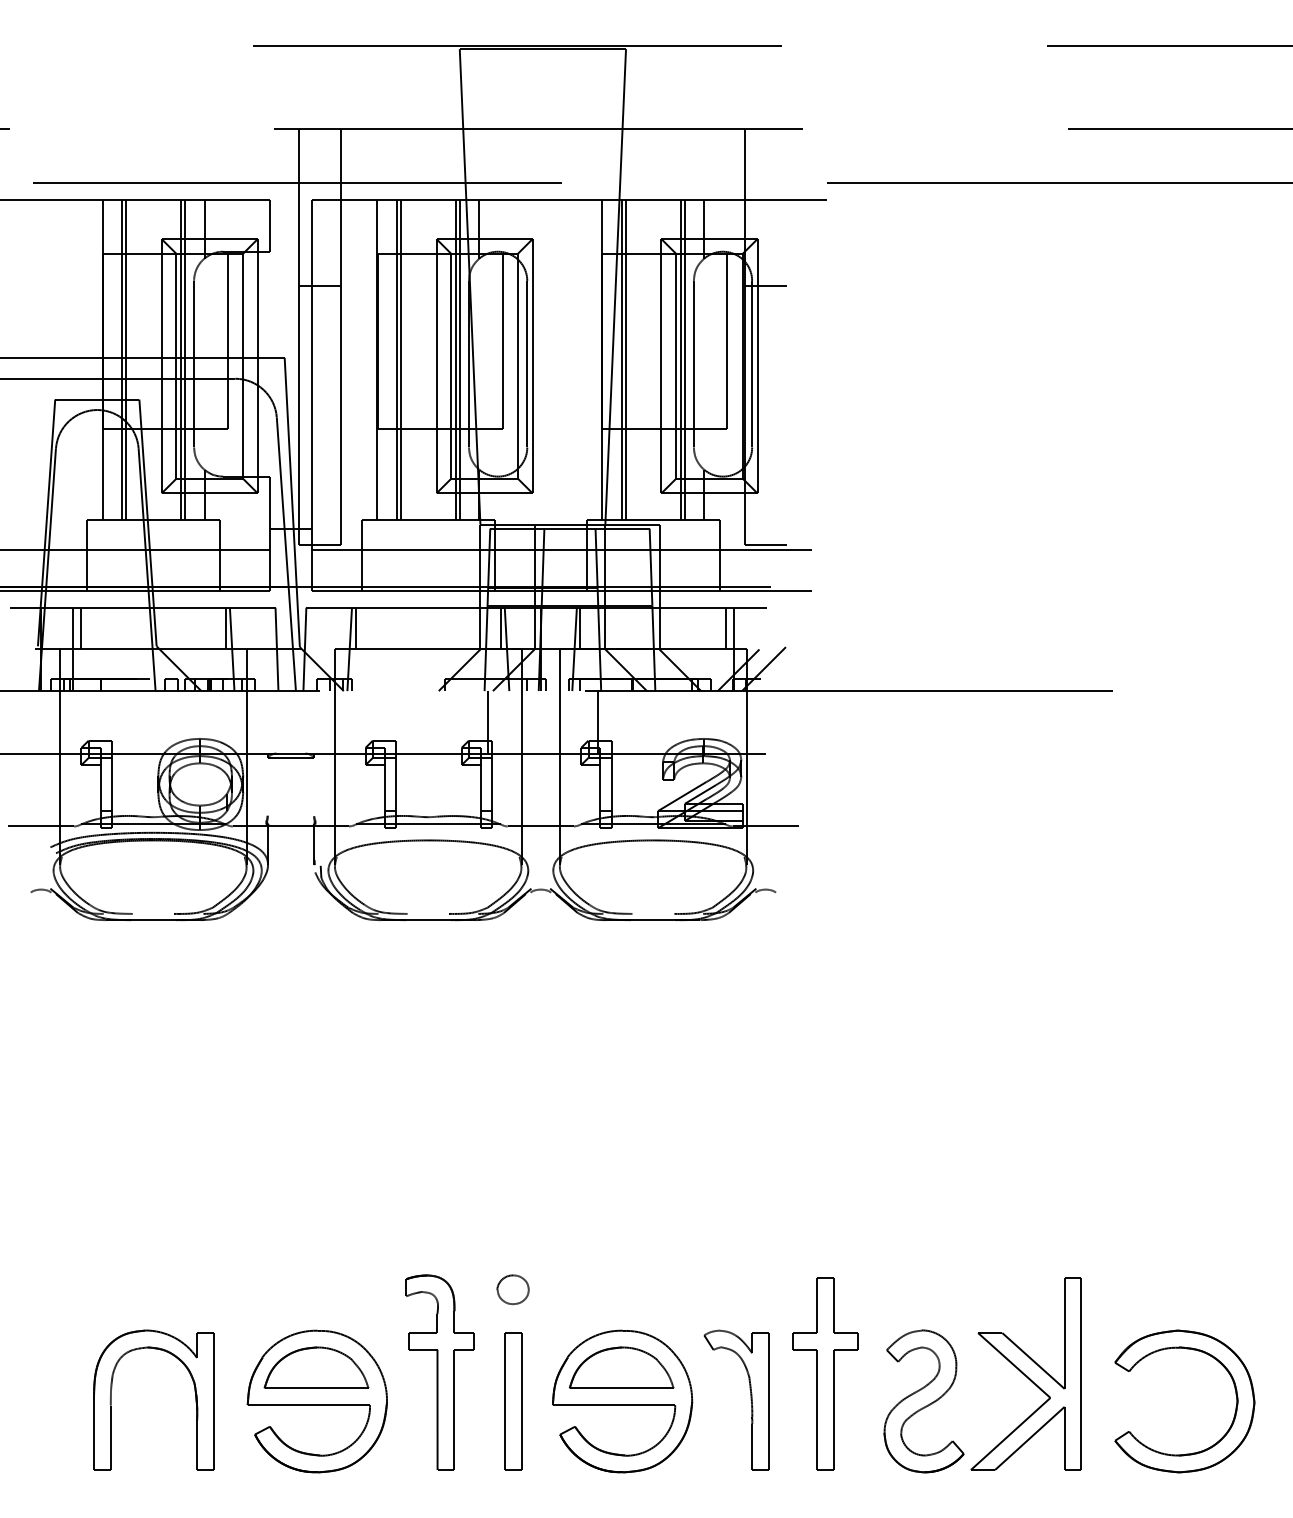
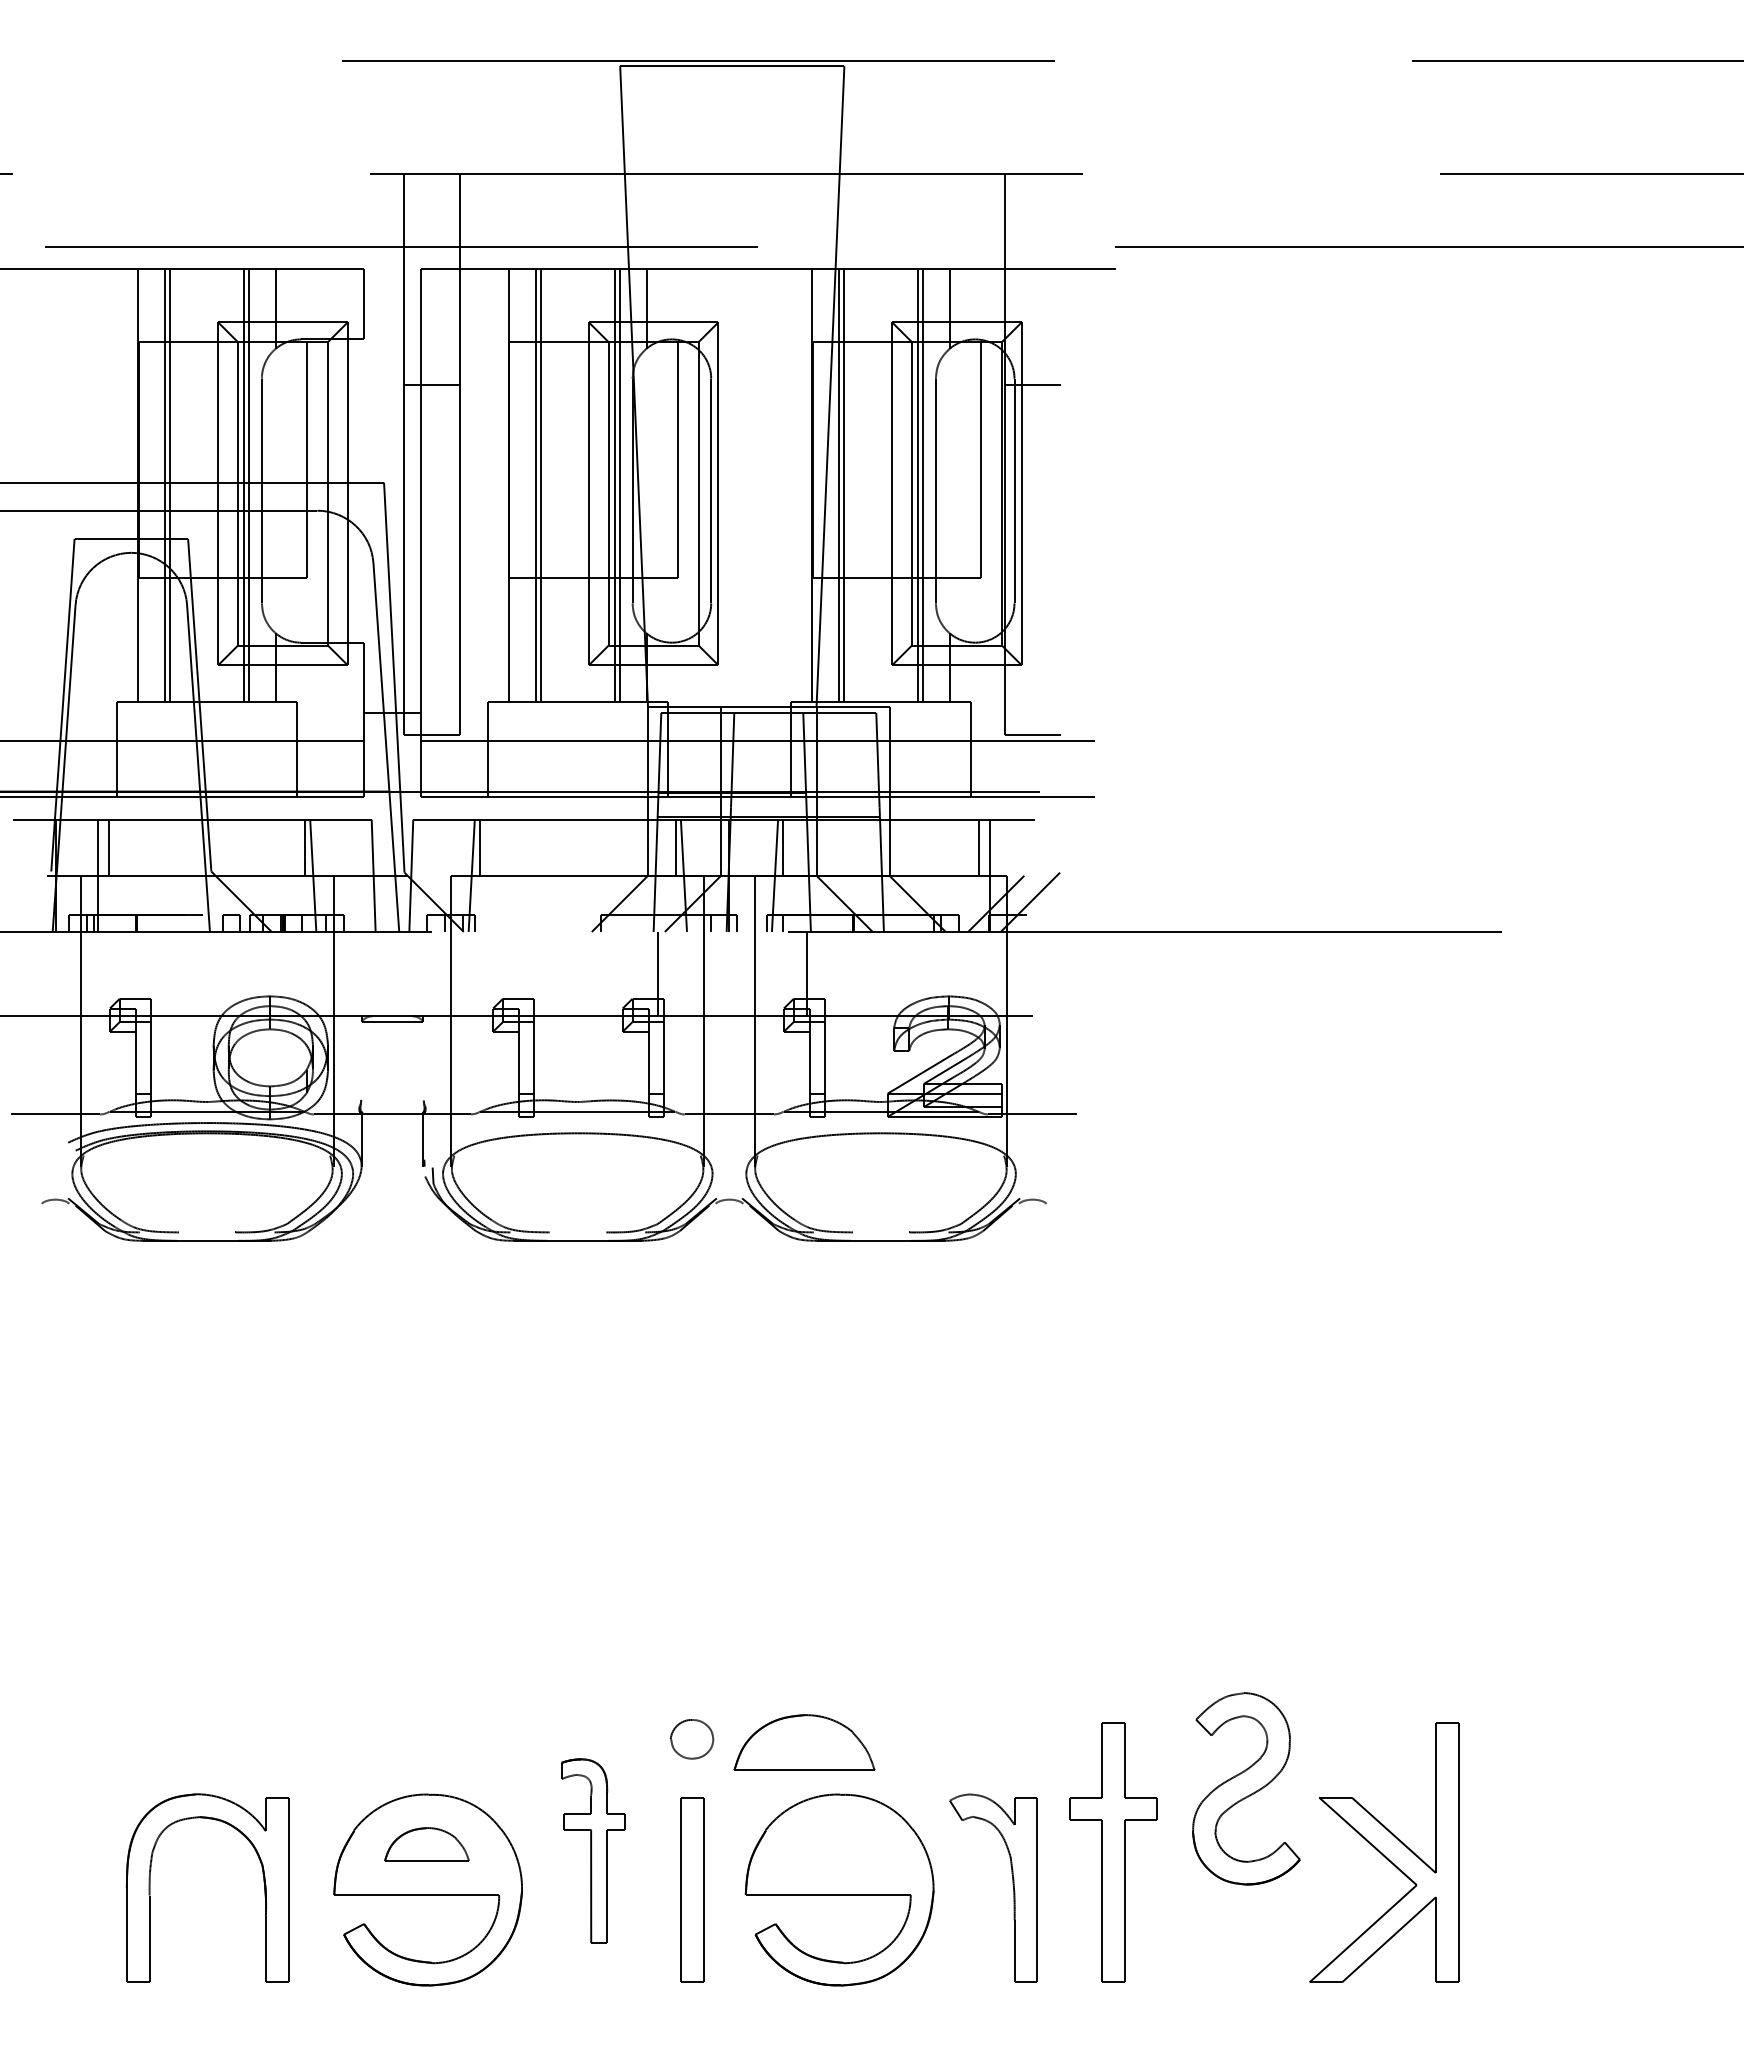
part: (316, 1367) -> (426, 1844), size x0.6
part: (621, 1367) -> (804, 1742), moved
part: (439, 1372) -> (593, 1850), size x0.7
part: (924, 1401) -> (1246, 1788), moved
part: (1234, 1412) -> (1665, 1904), removed

